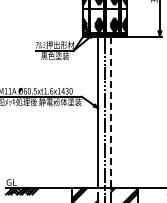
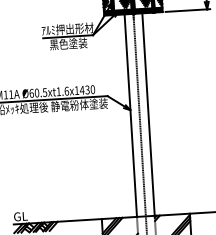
line: (111, 112) -> (148, 114), dashed -> solid

